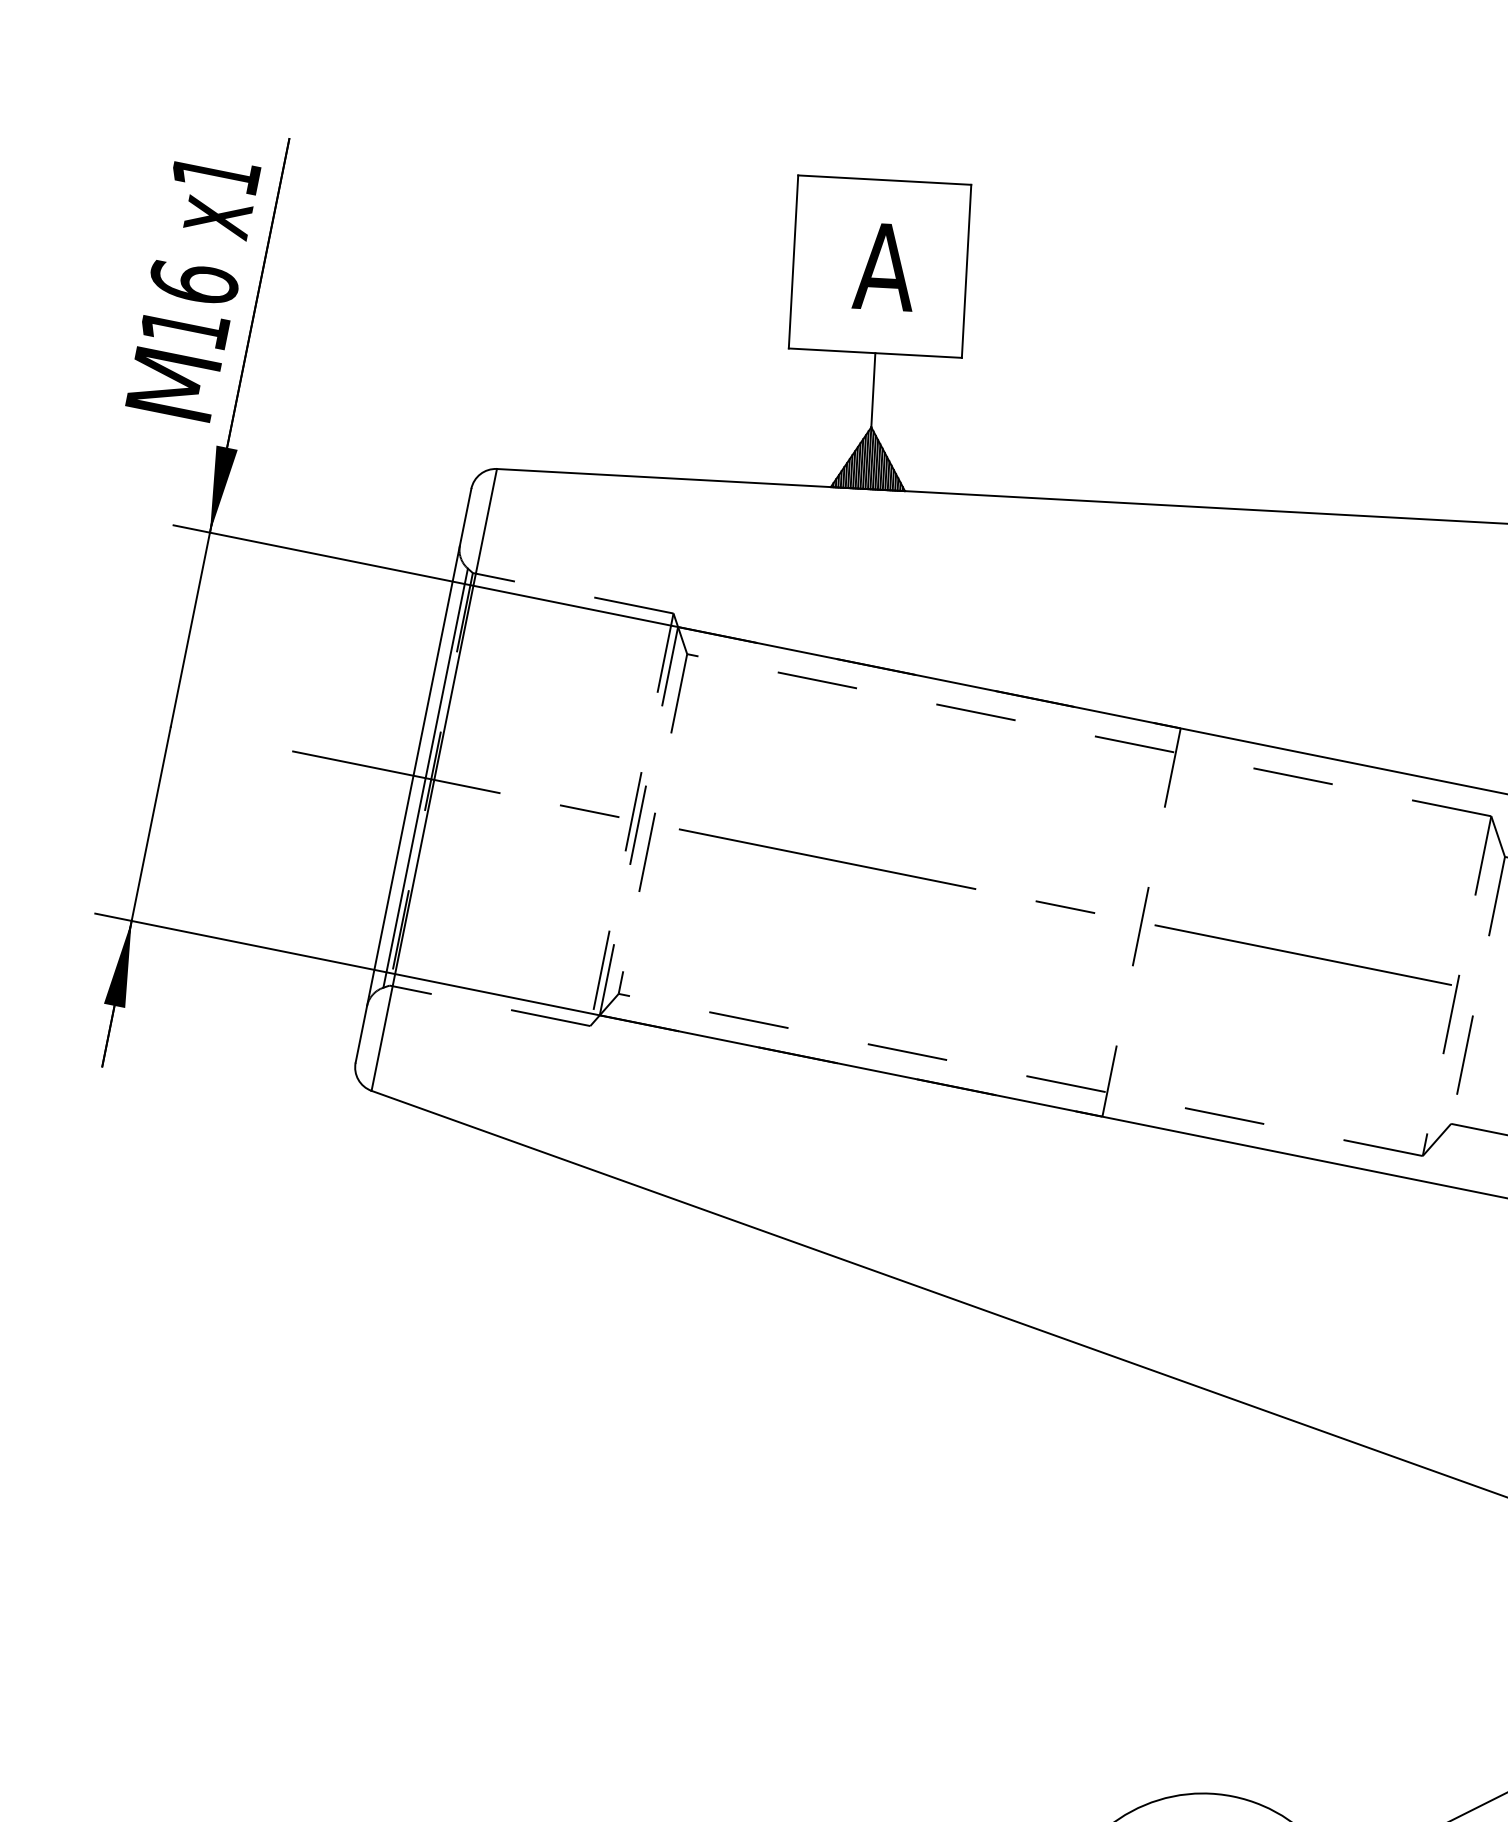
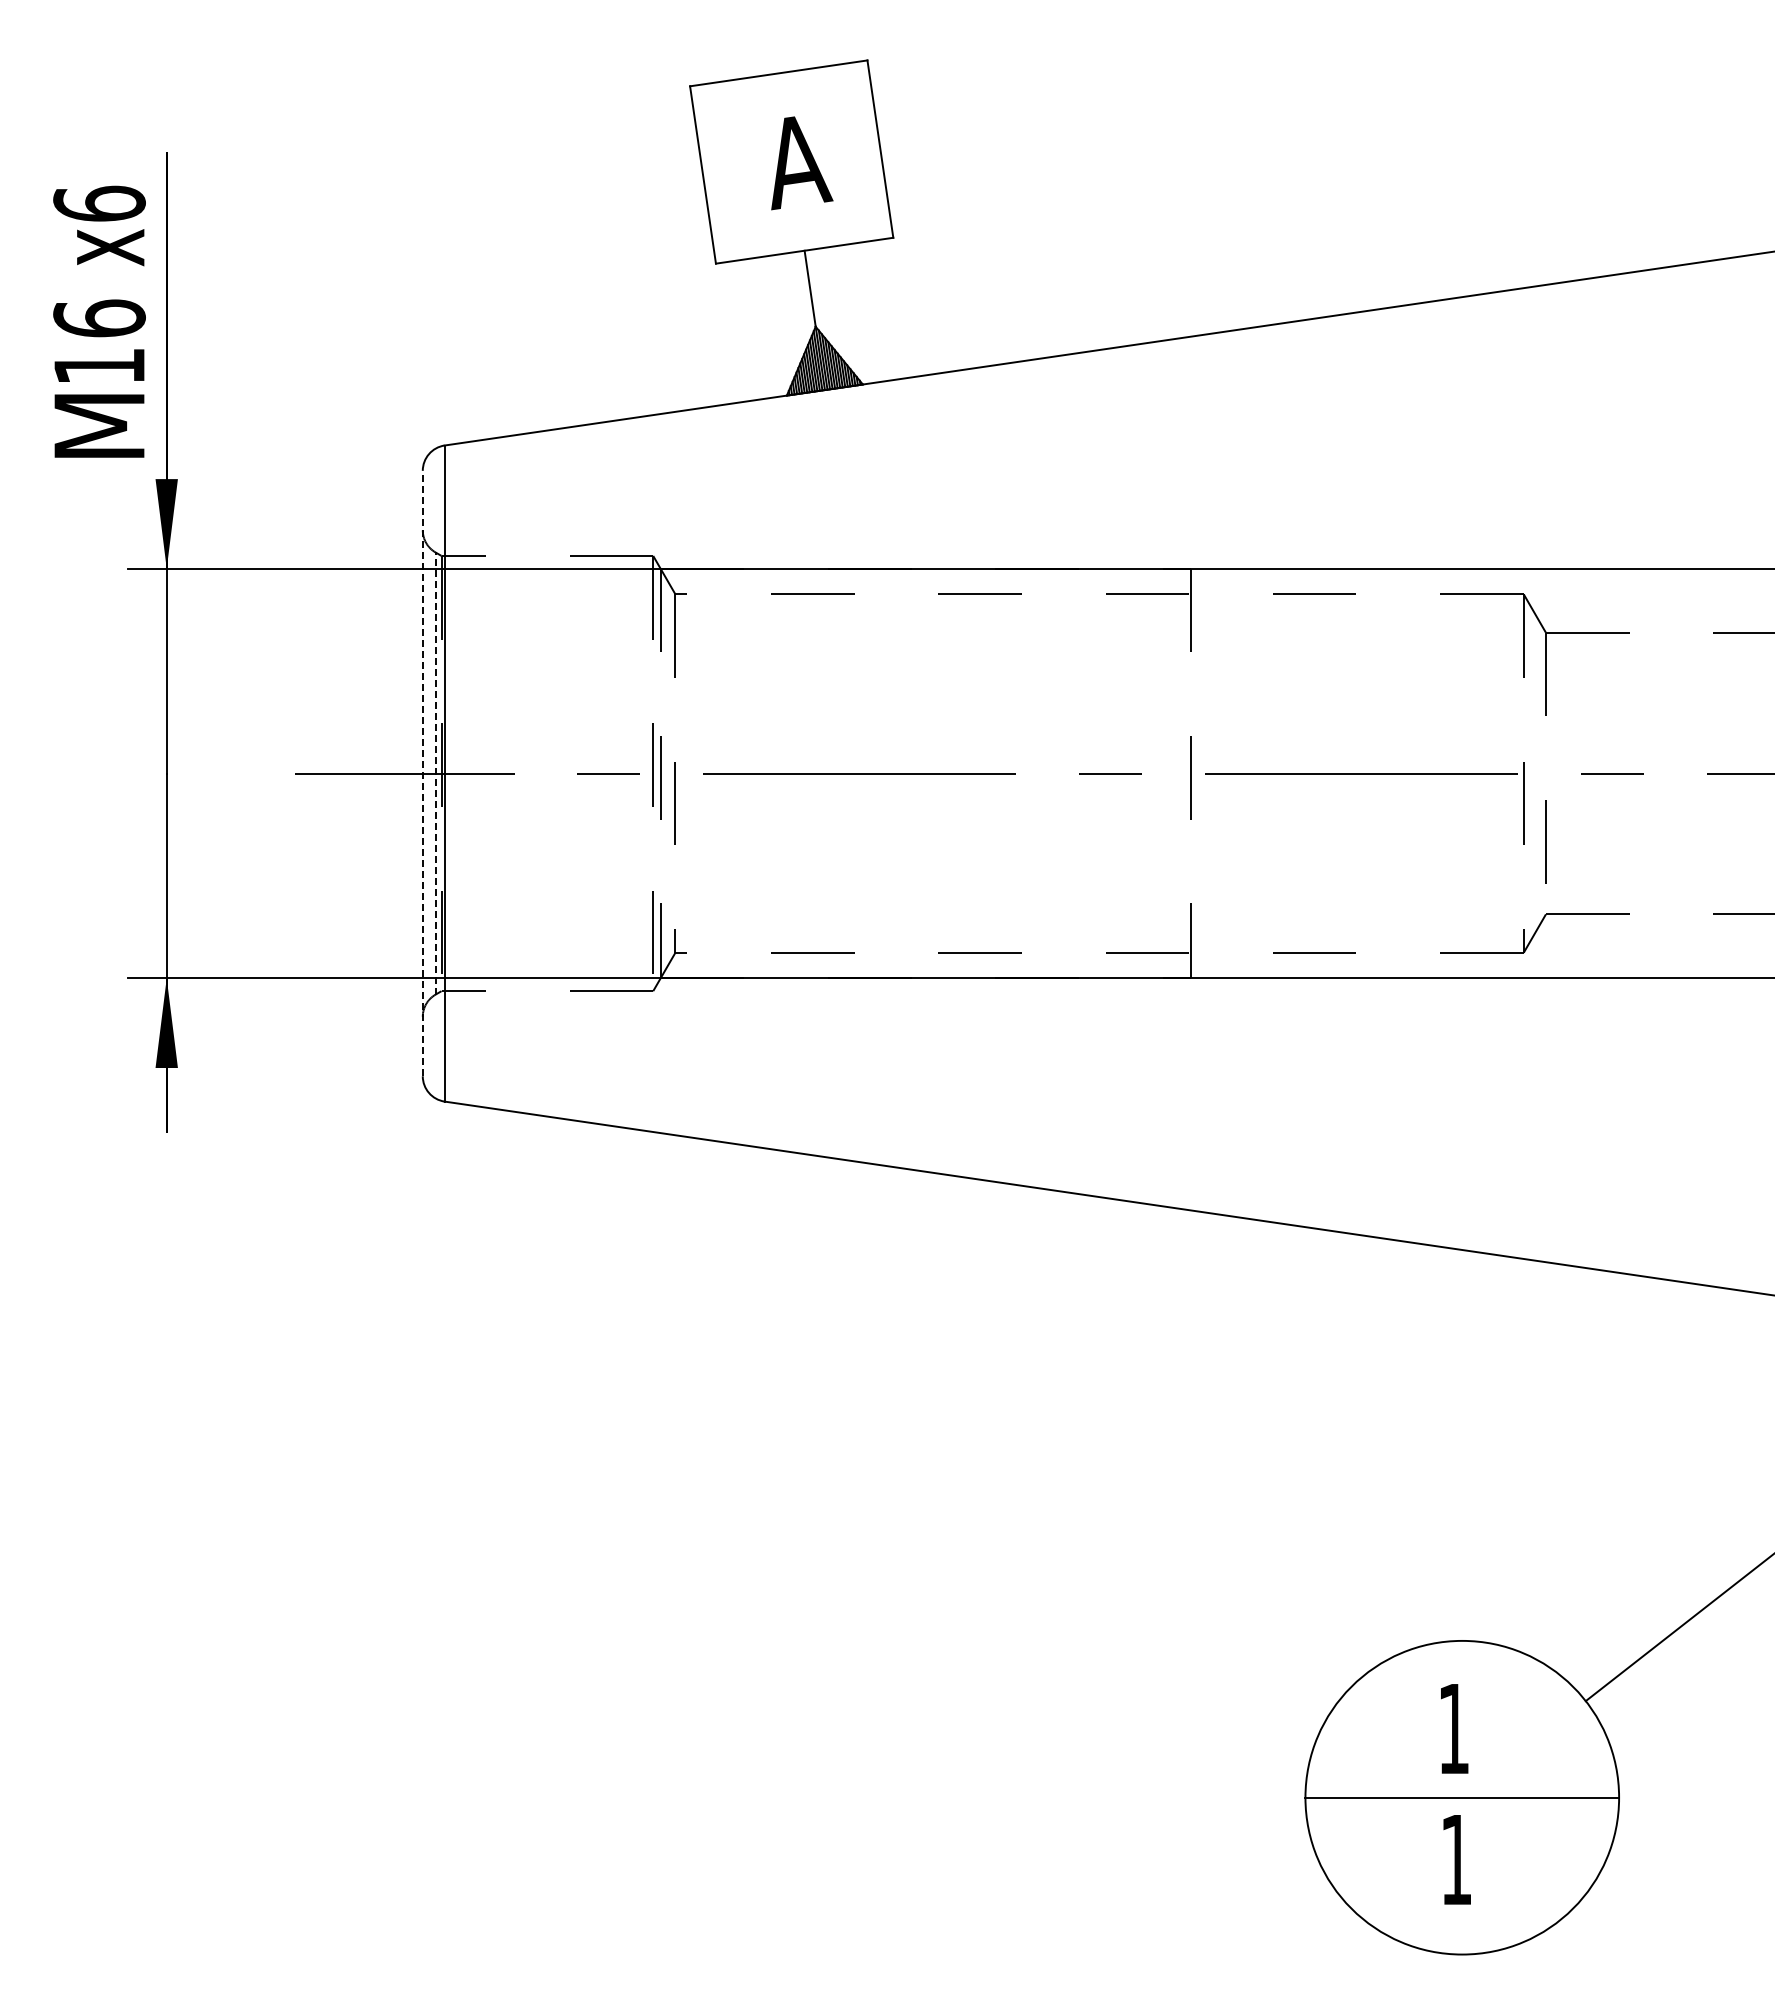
text: (216, 173) -> (99, 203), x1 -> x6
line: (413, 775) -> (422, 773), solid -> dashed
line: (425, 778) -> (435, 773), solid -> dashed

